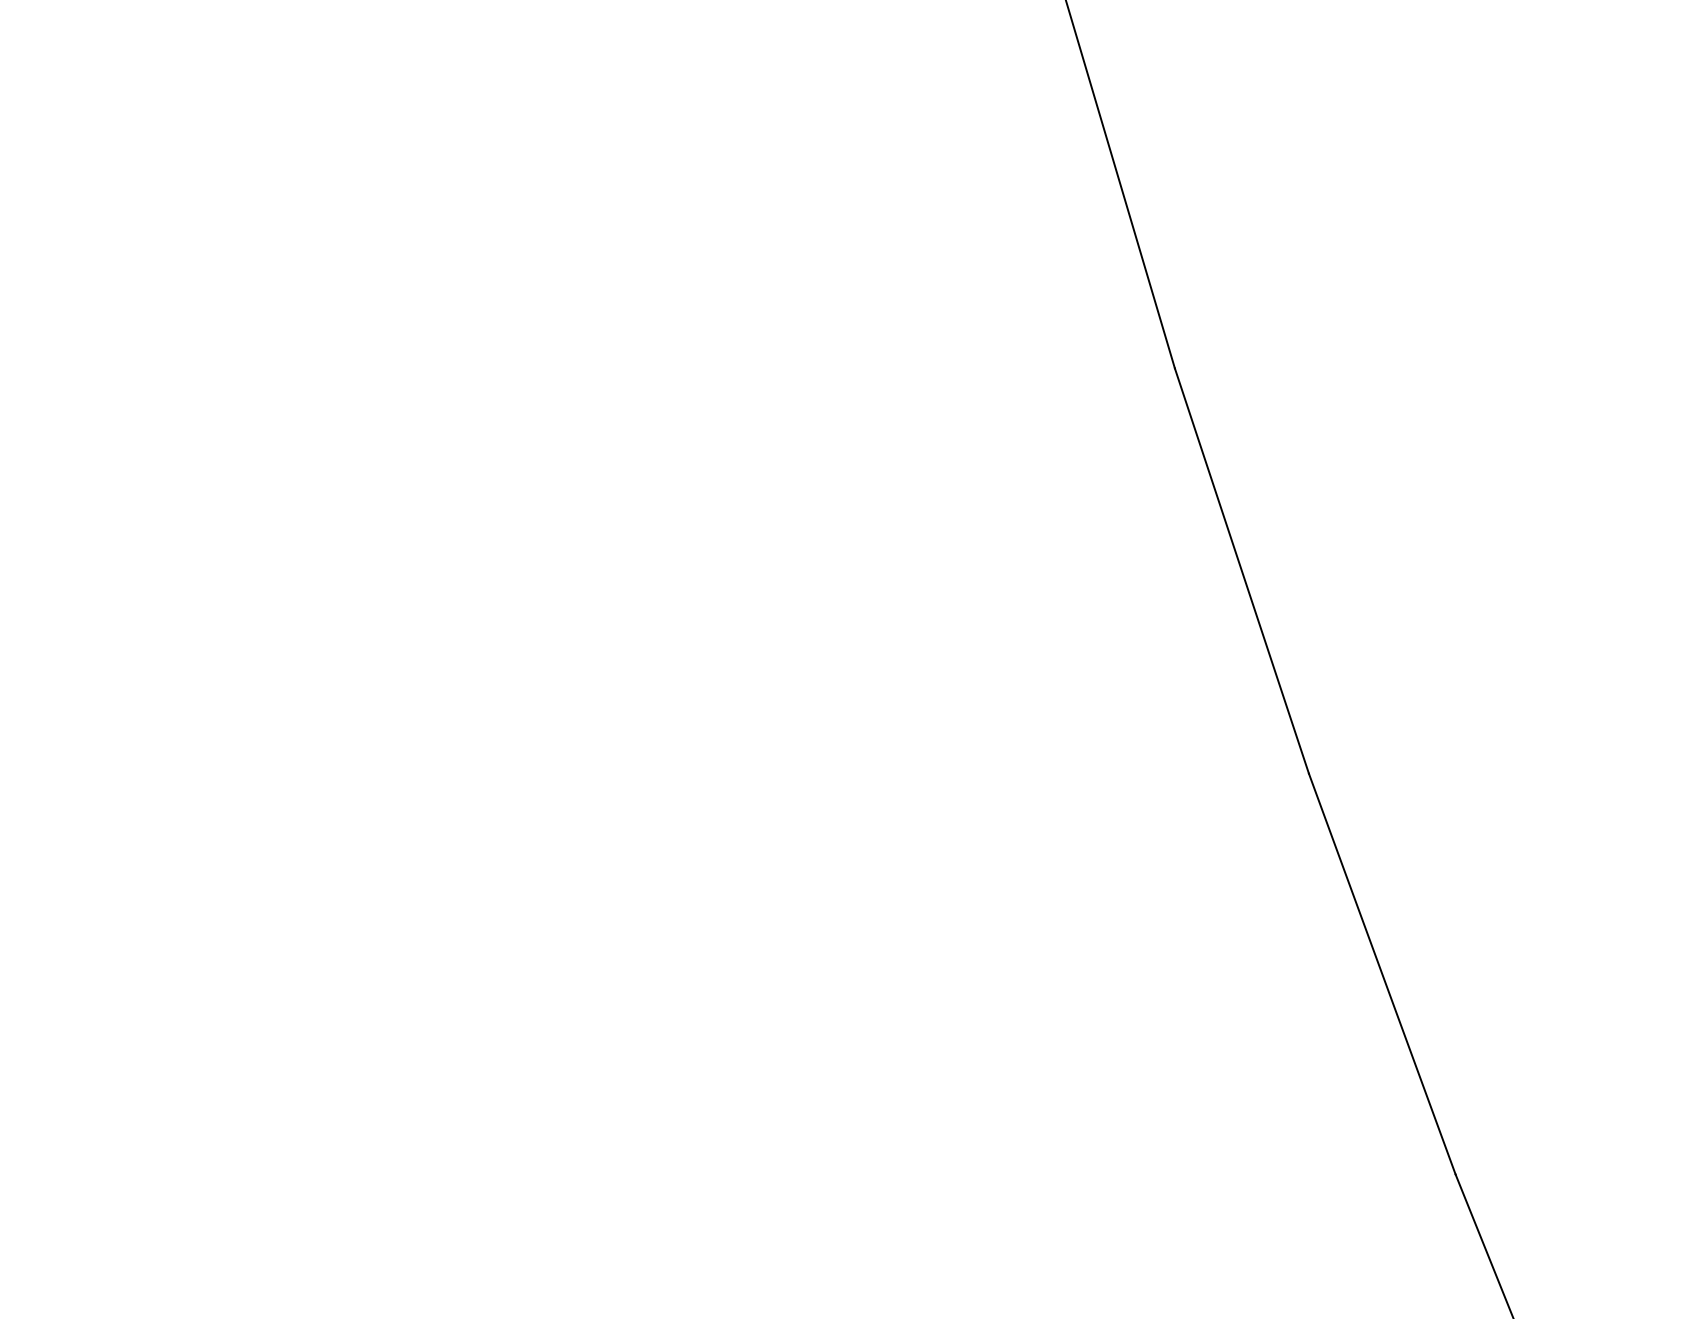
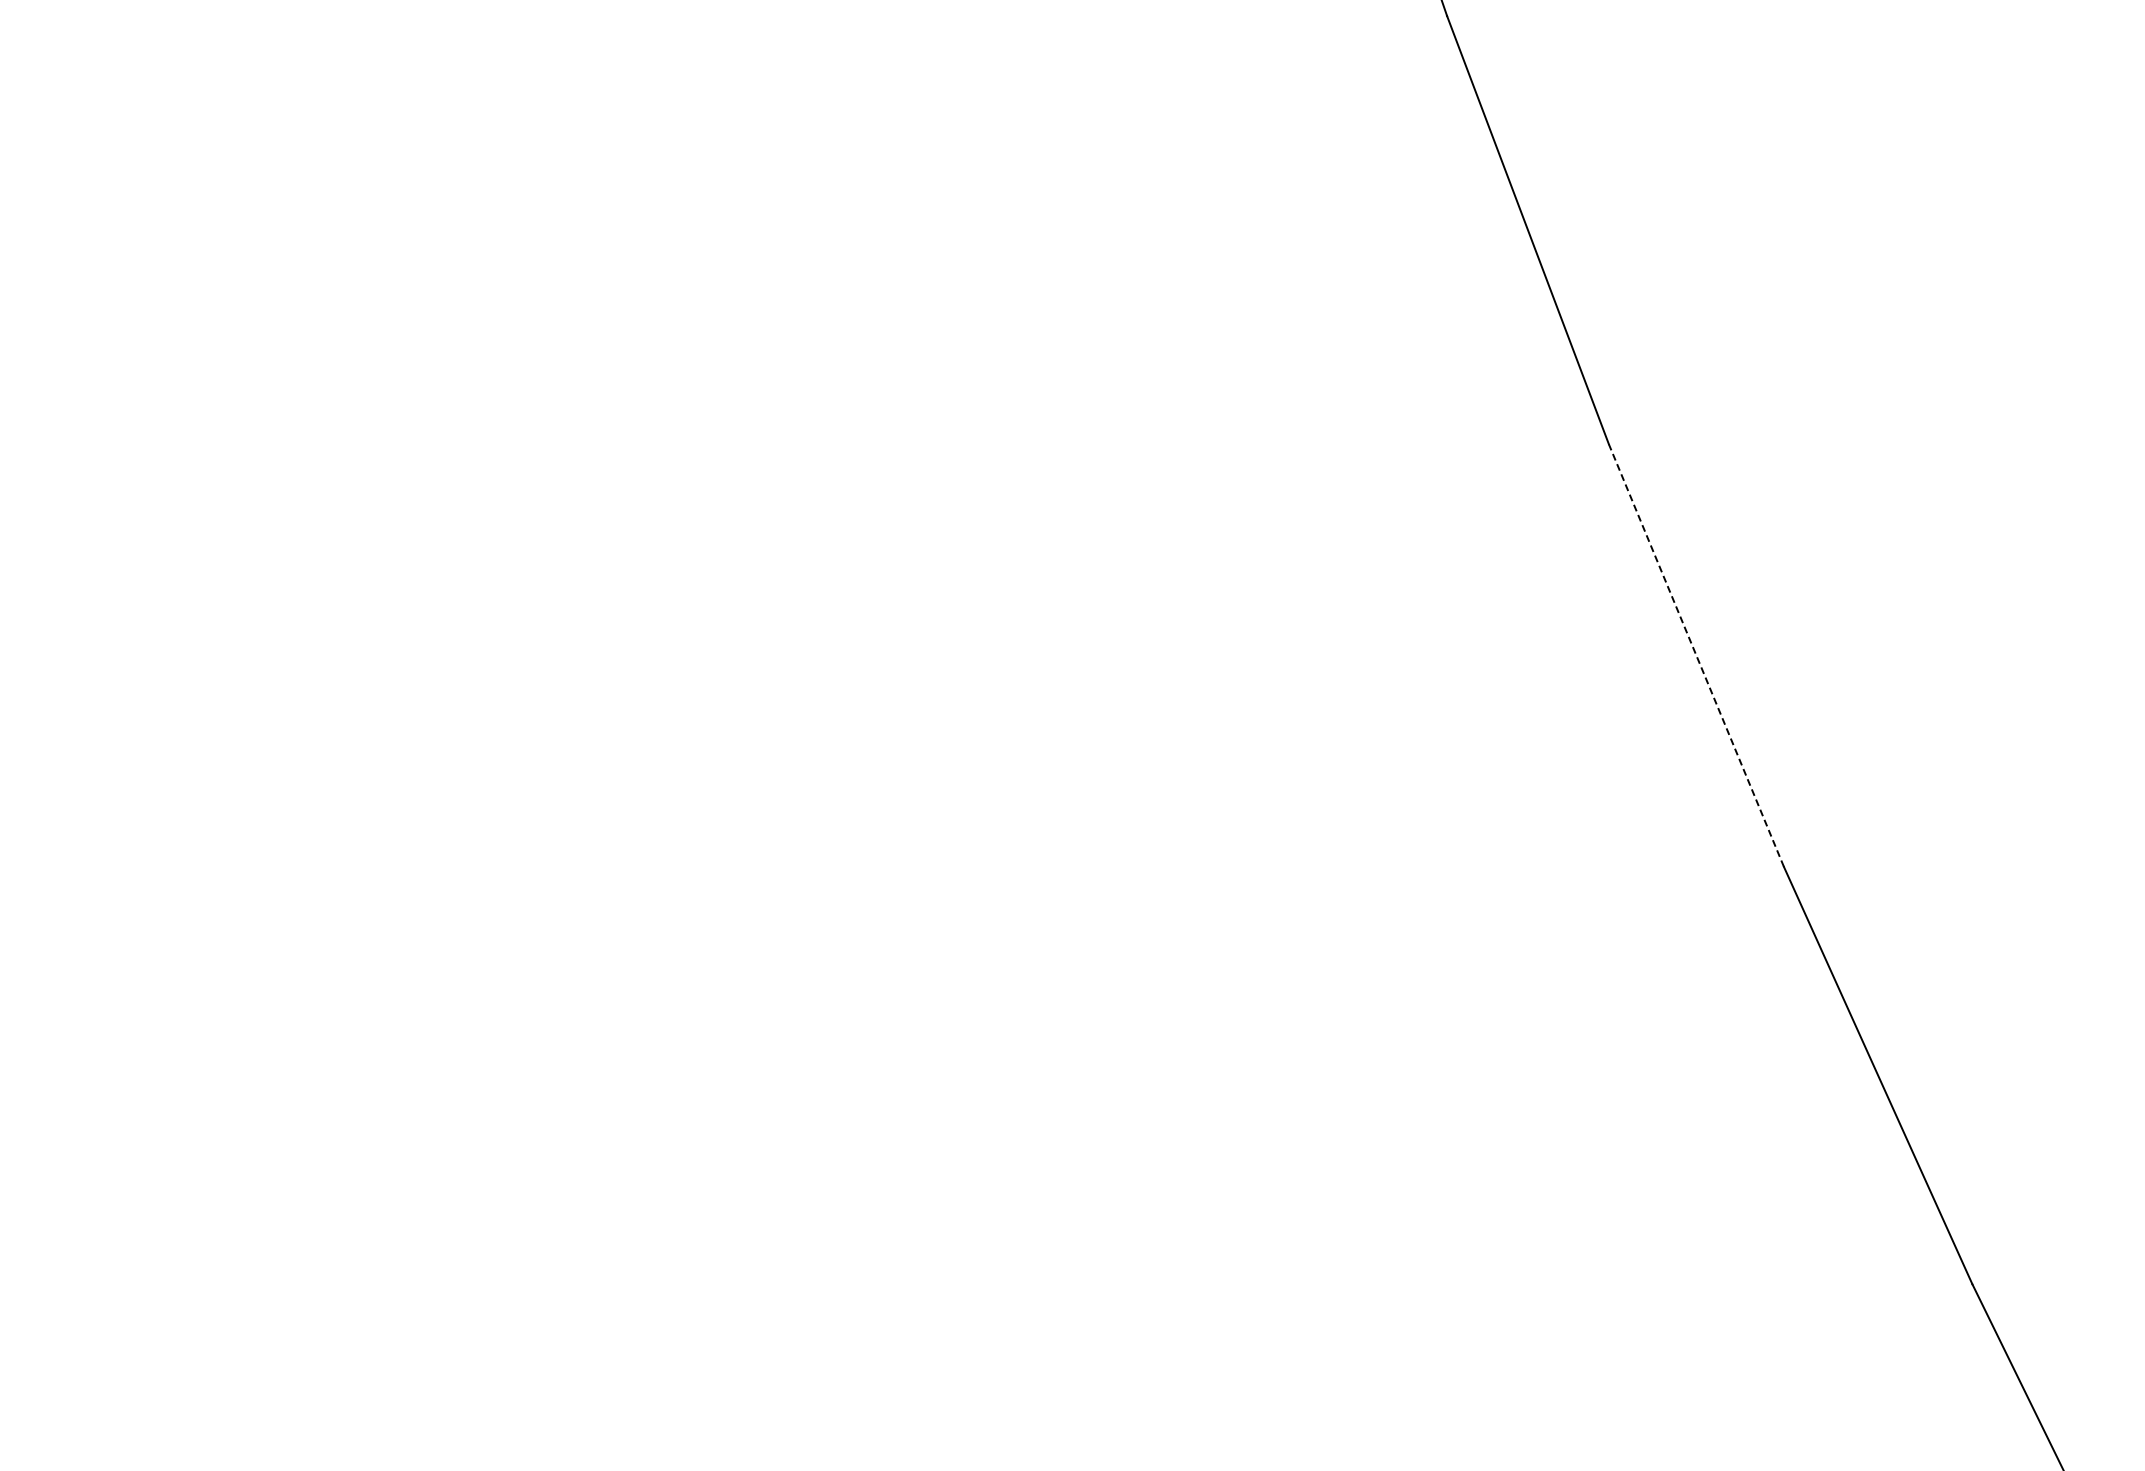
line: (1241, 570) -> (1696, 655), solid -> dashed

